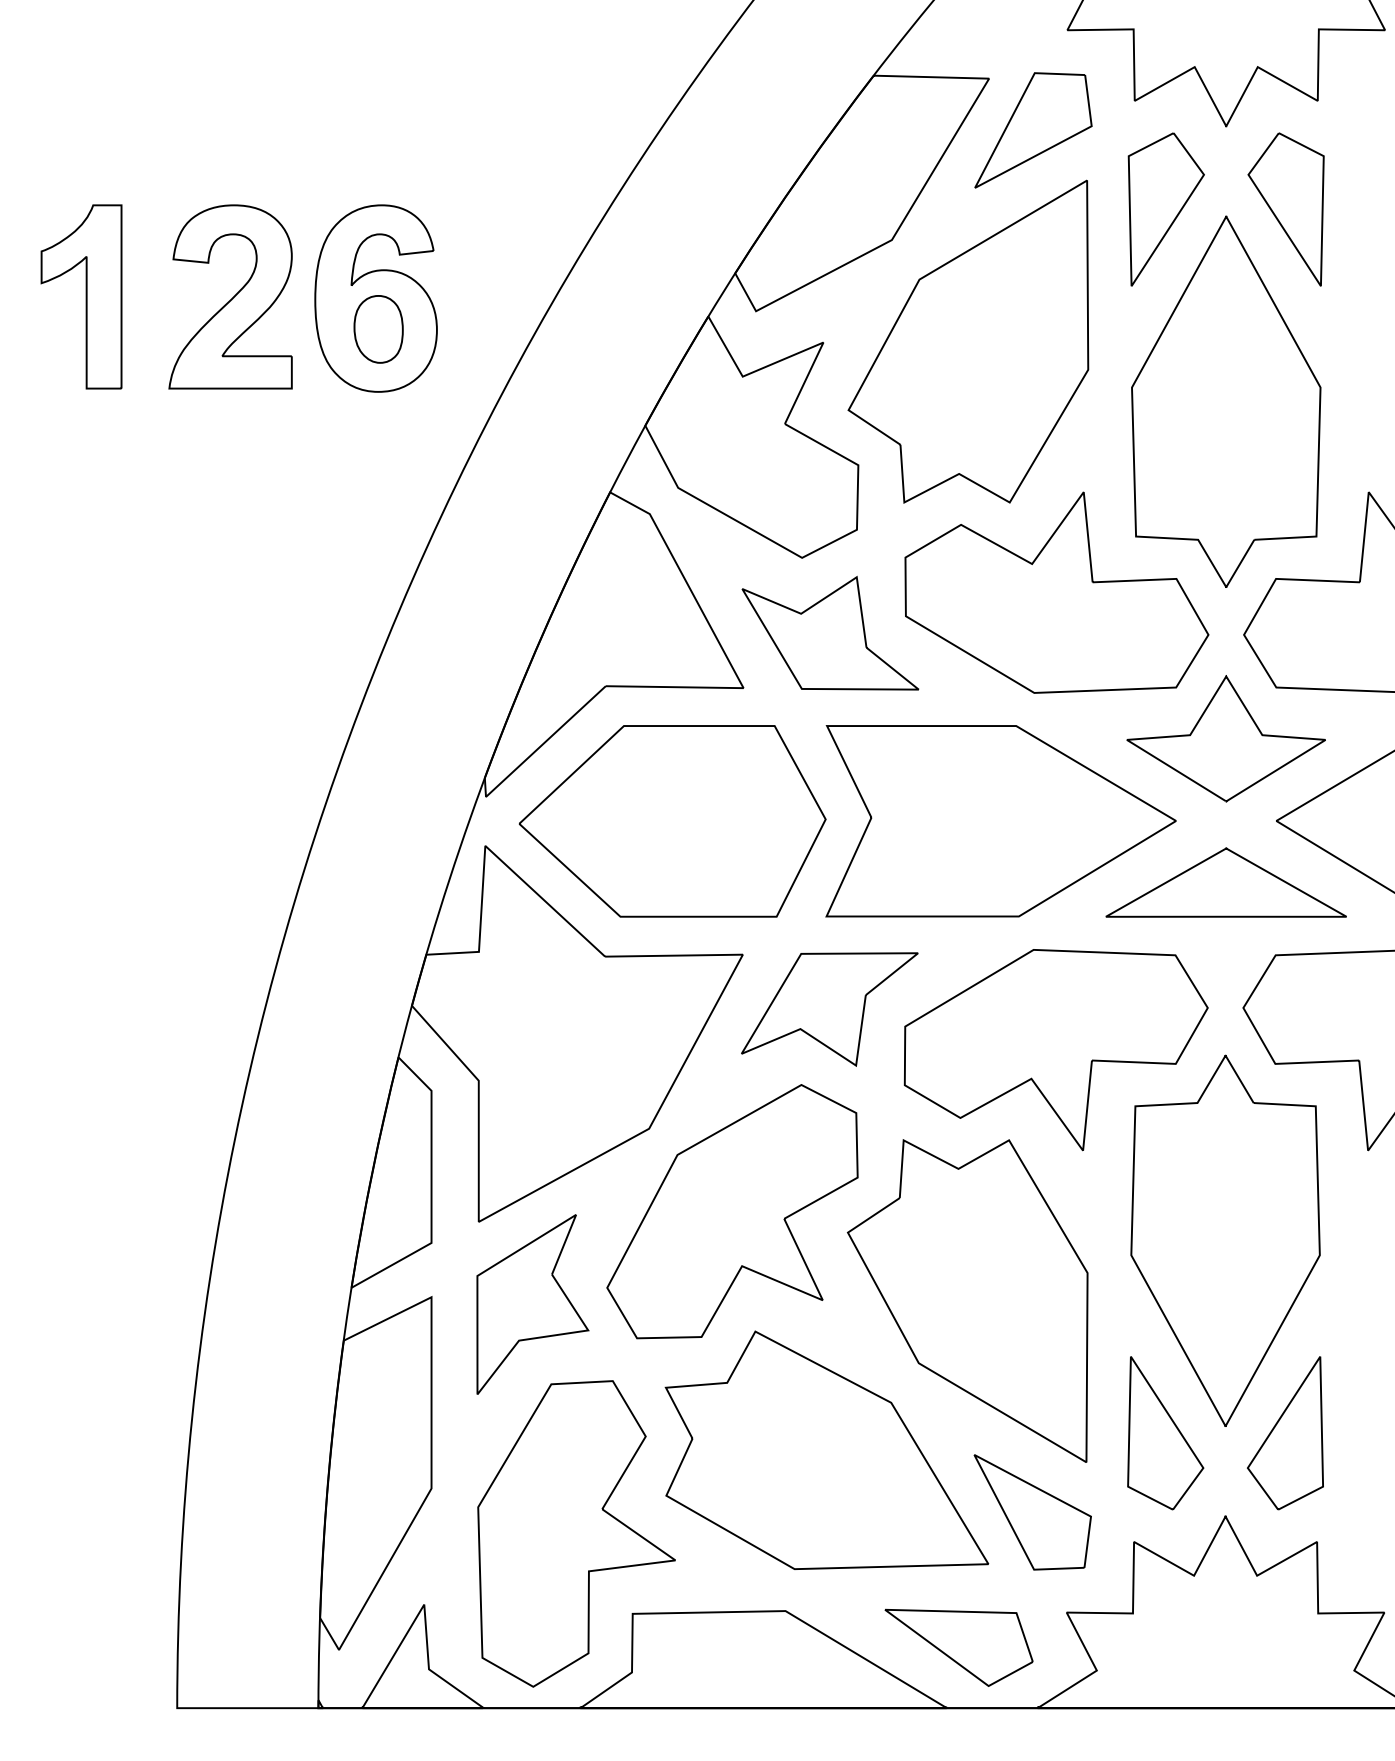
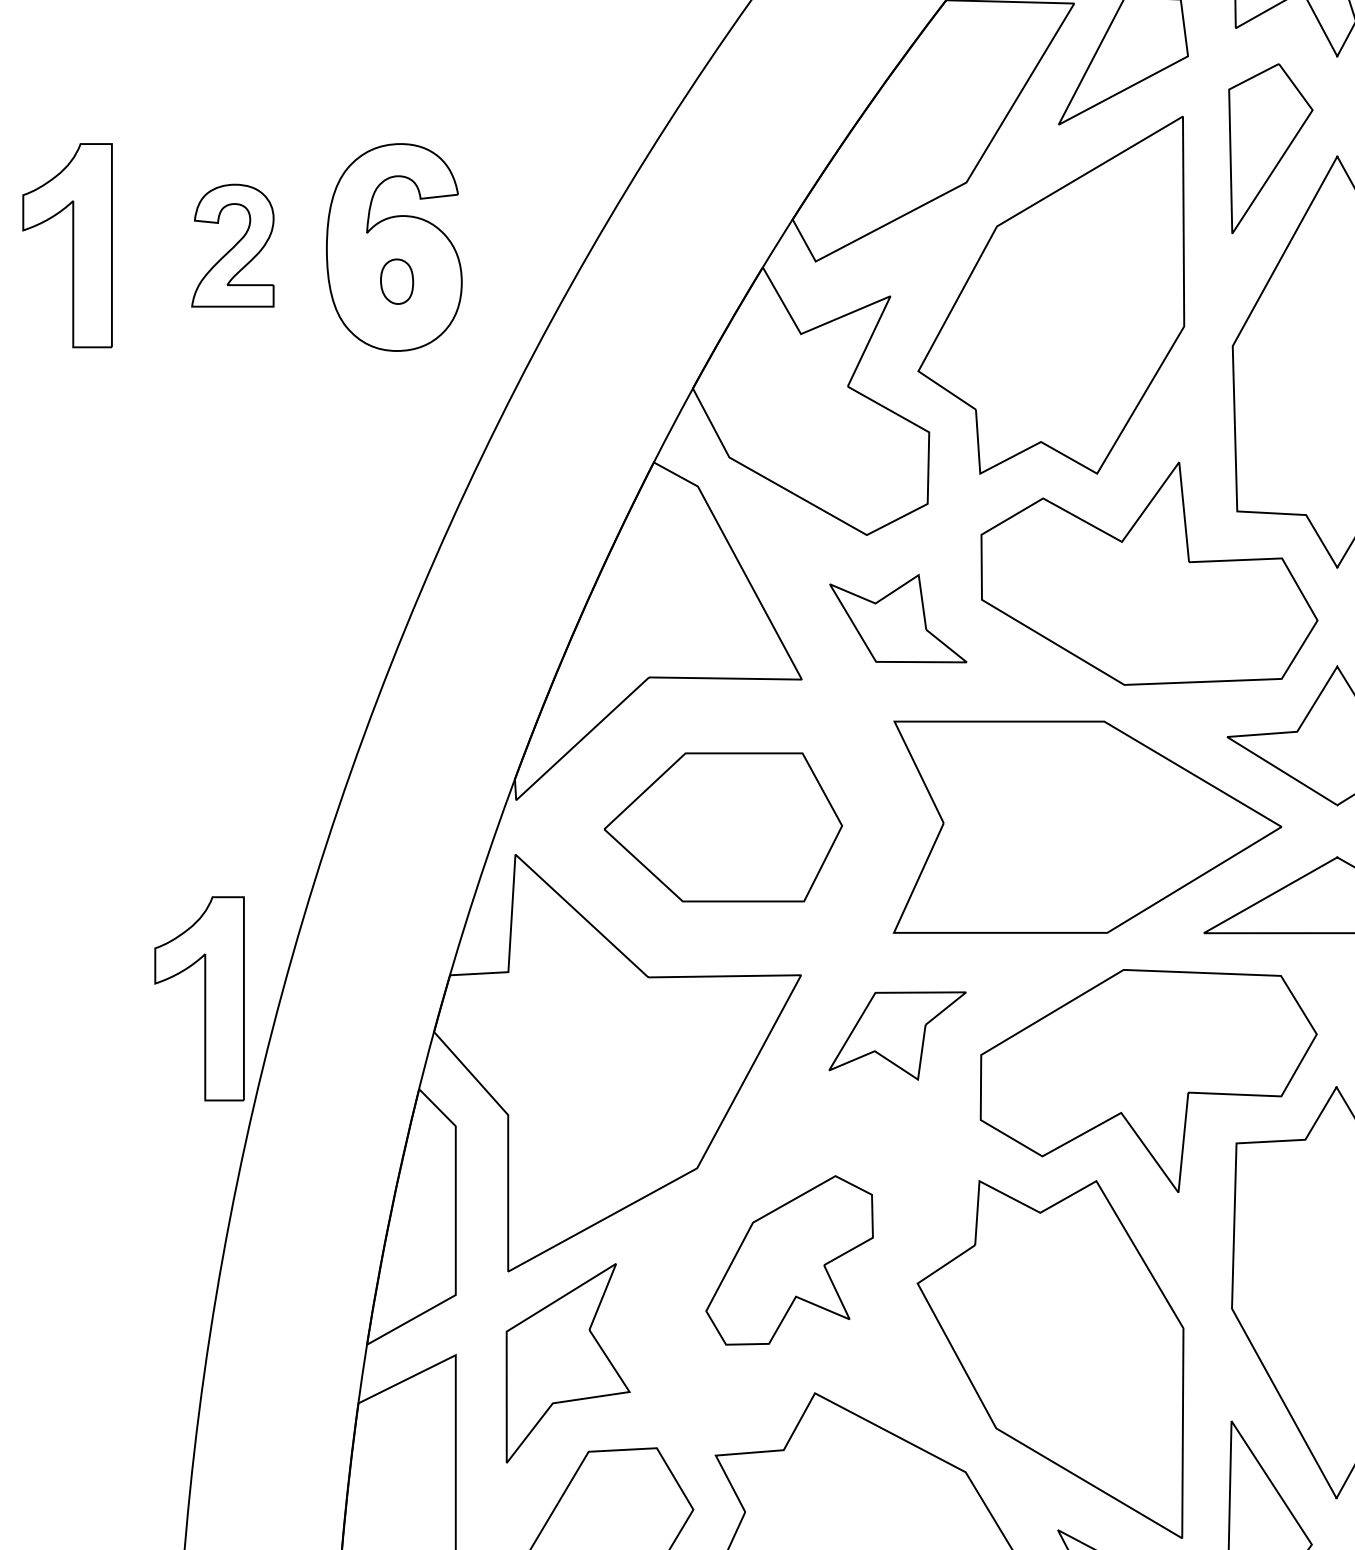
part: (230, 296) -> (232, 245), size x0.6
part: (378, 329) -> (396, 281), size x0.6
part: (830, 632) -> (898, 617), size x0.7
part: (672, 821) -> (723, 827), size x0.7
part: (200, 975) -> (199, 998), added
part: (829, 1009) -> (897, 1036), size x0.7
part: (732, 1211) -> (789, 1260), size x0.6

